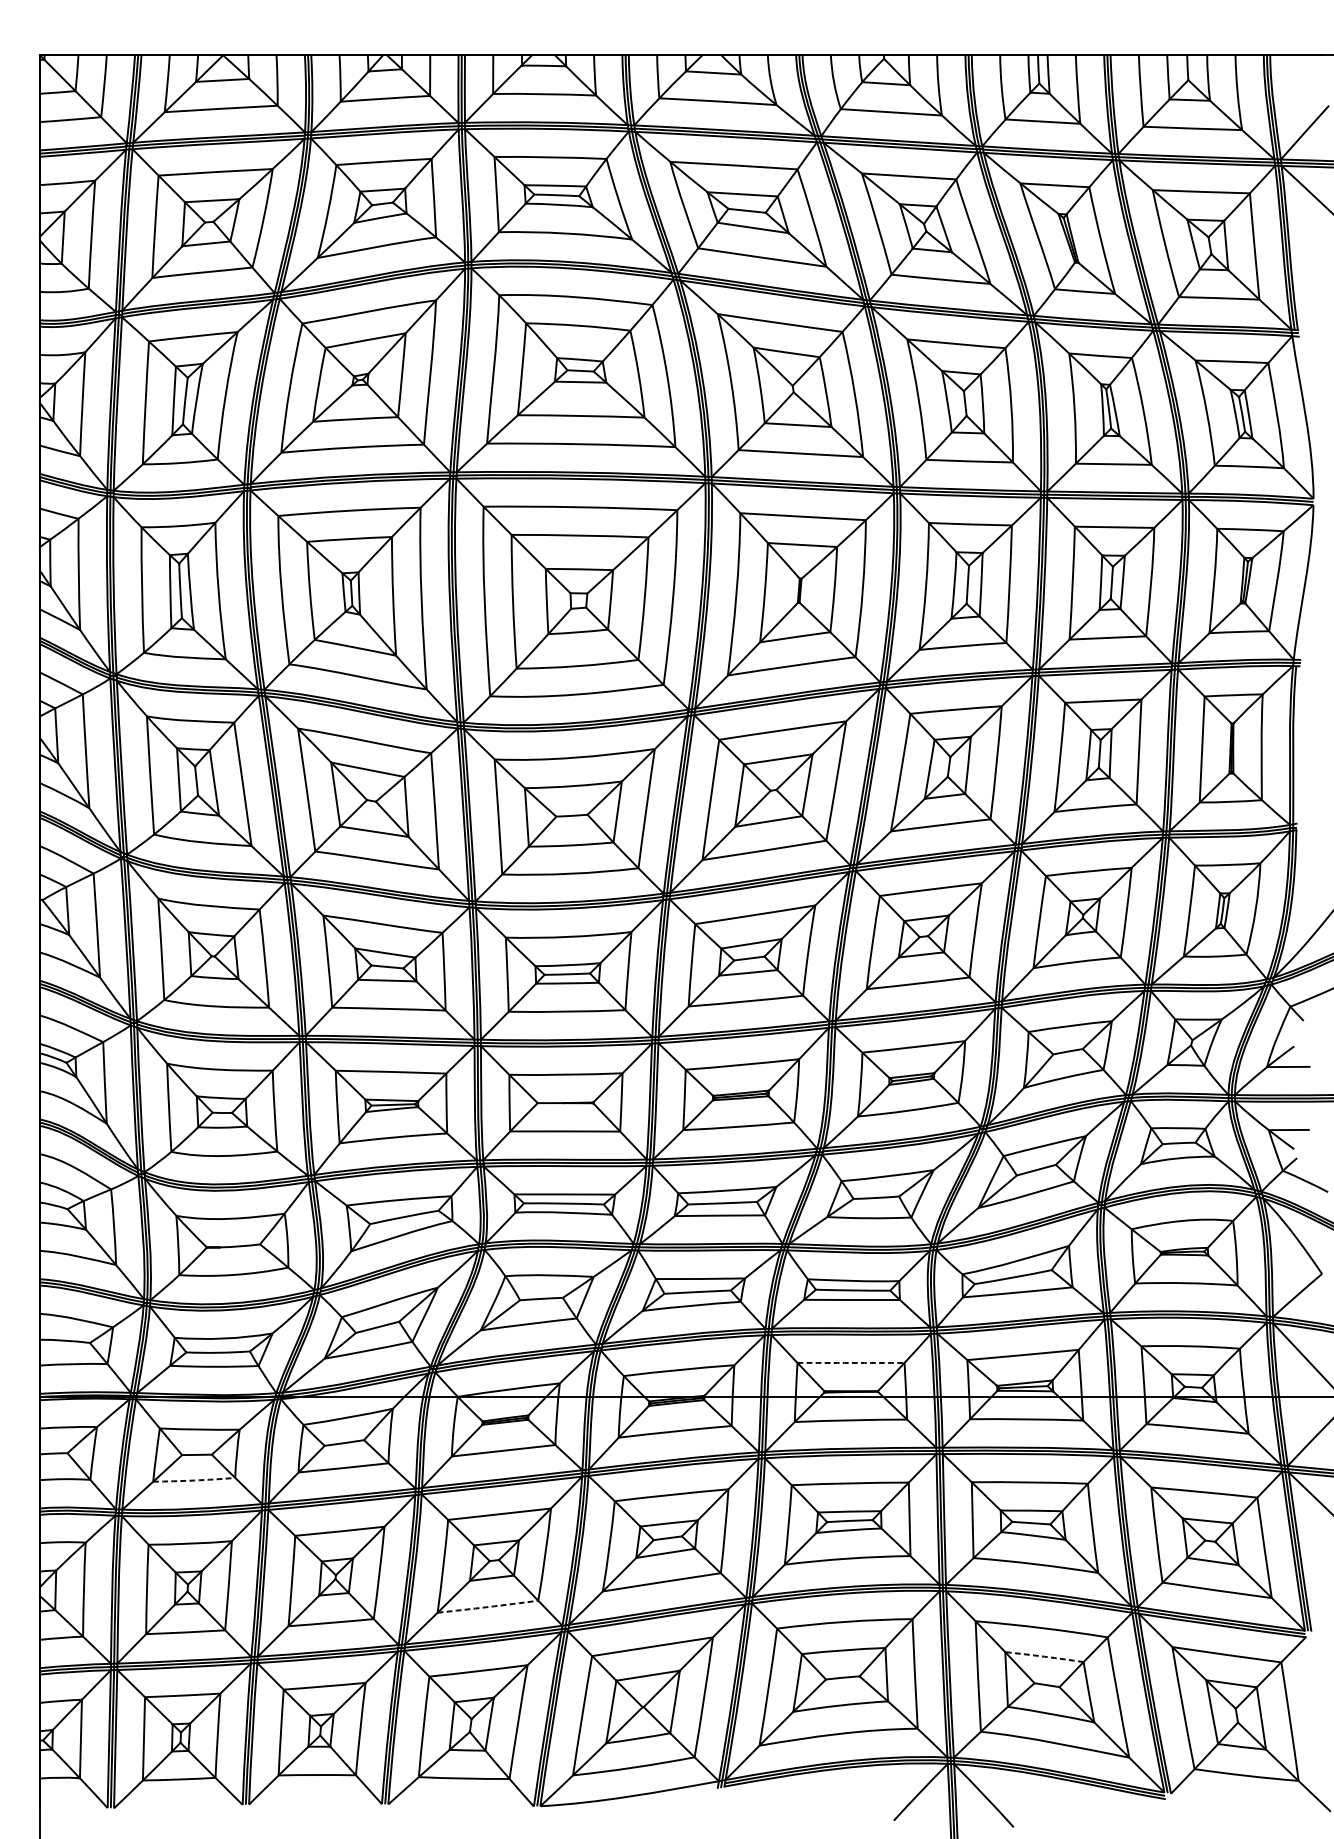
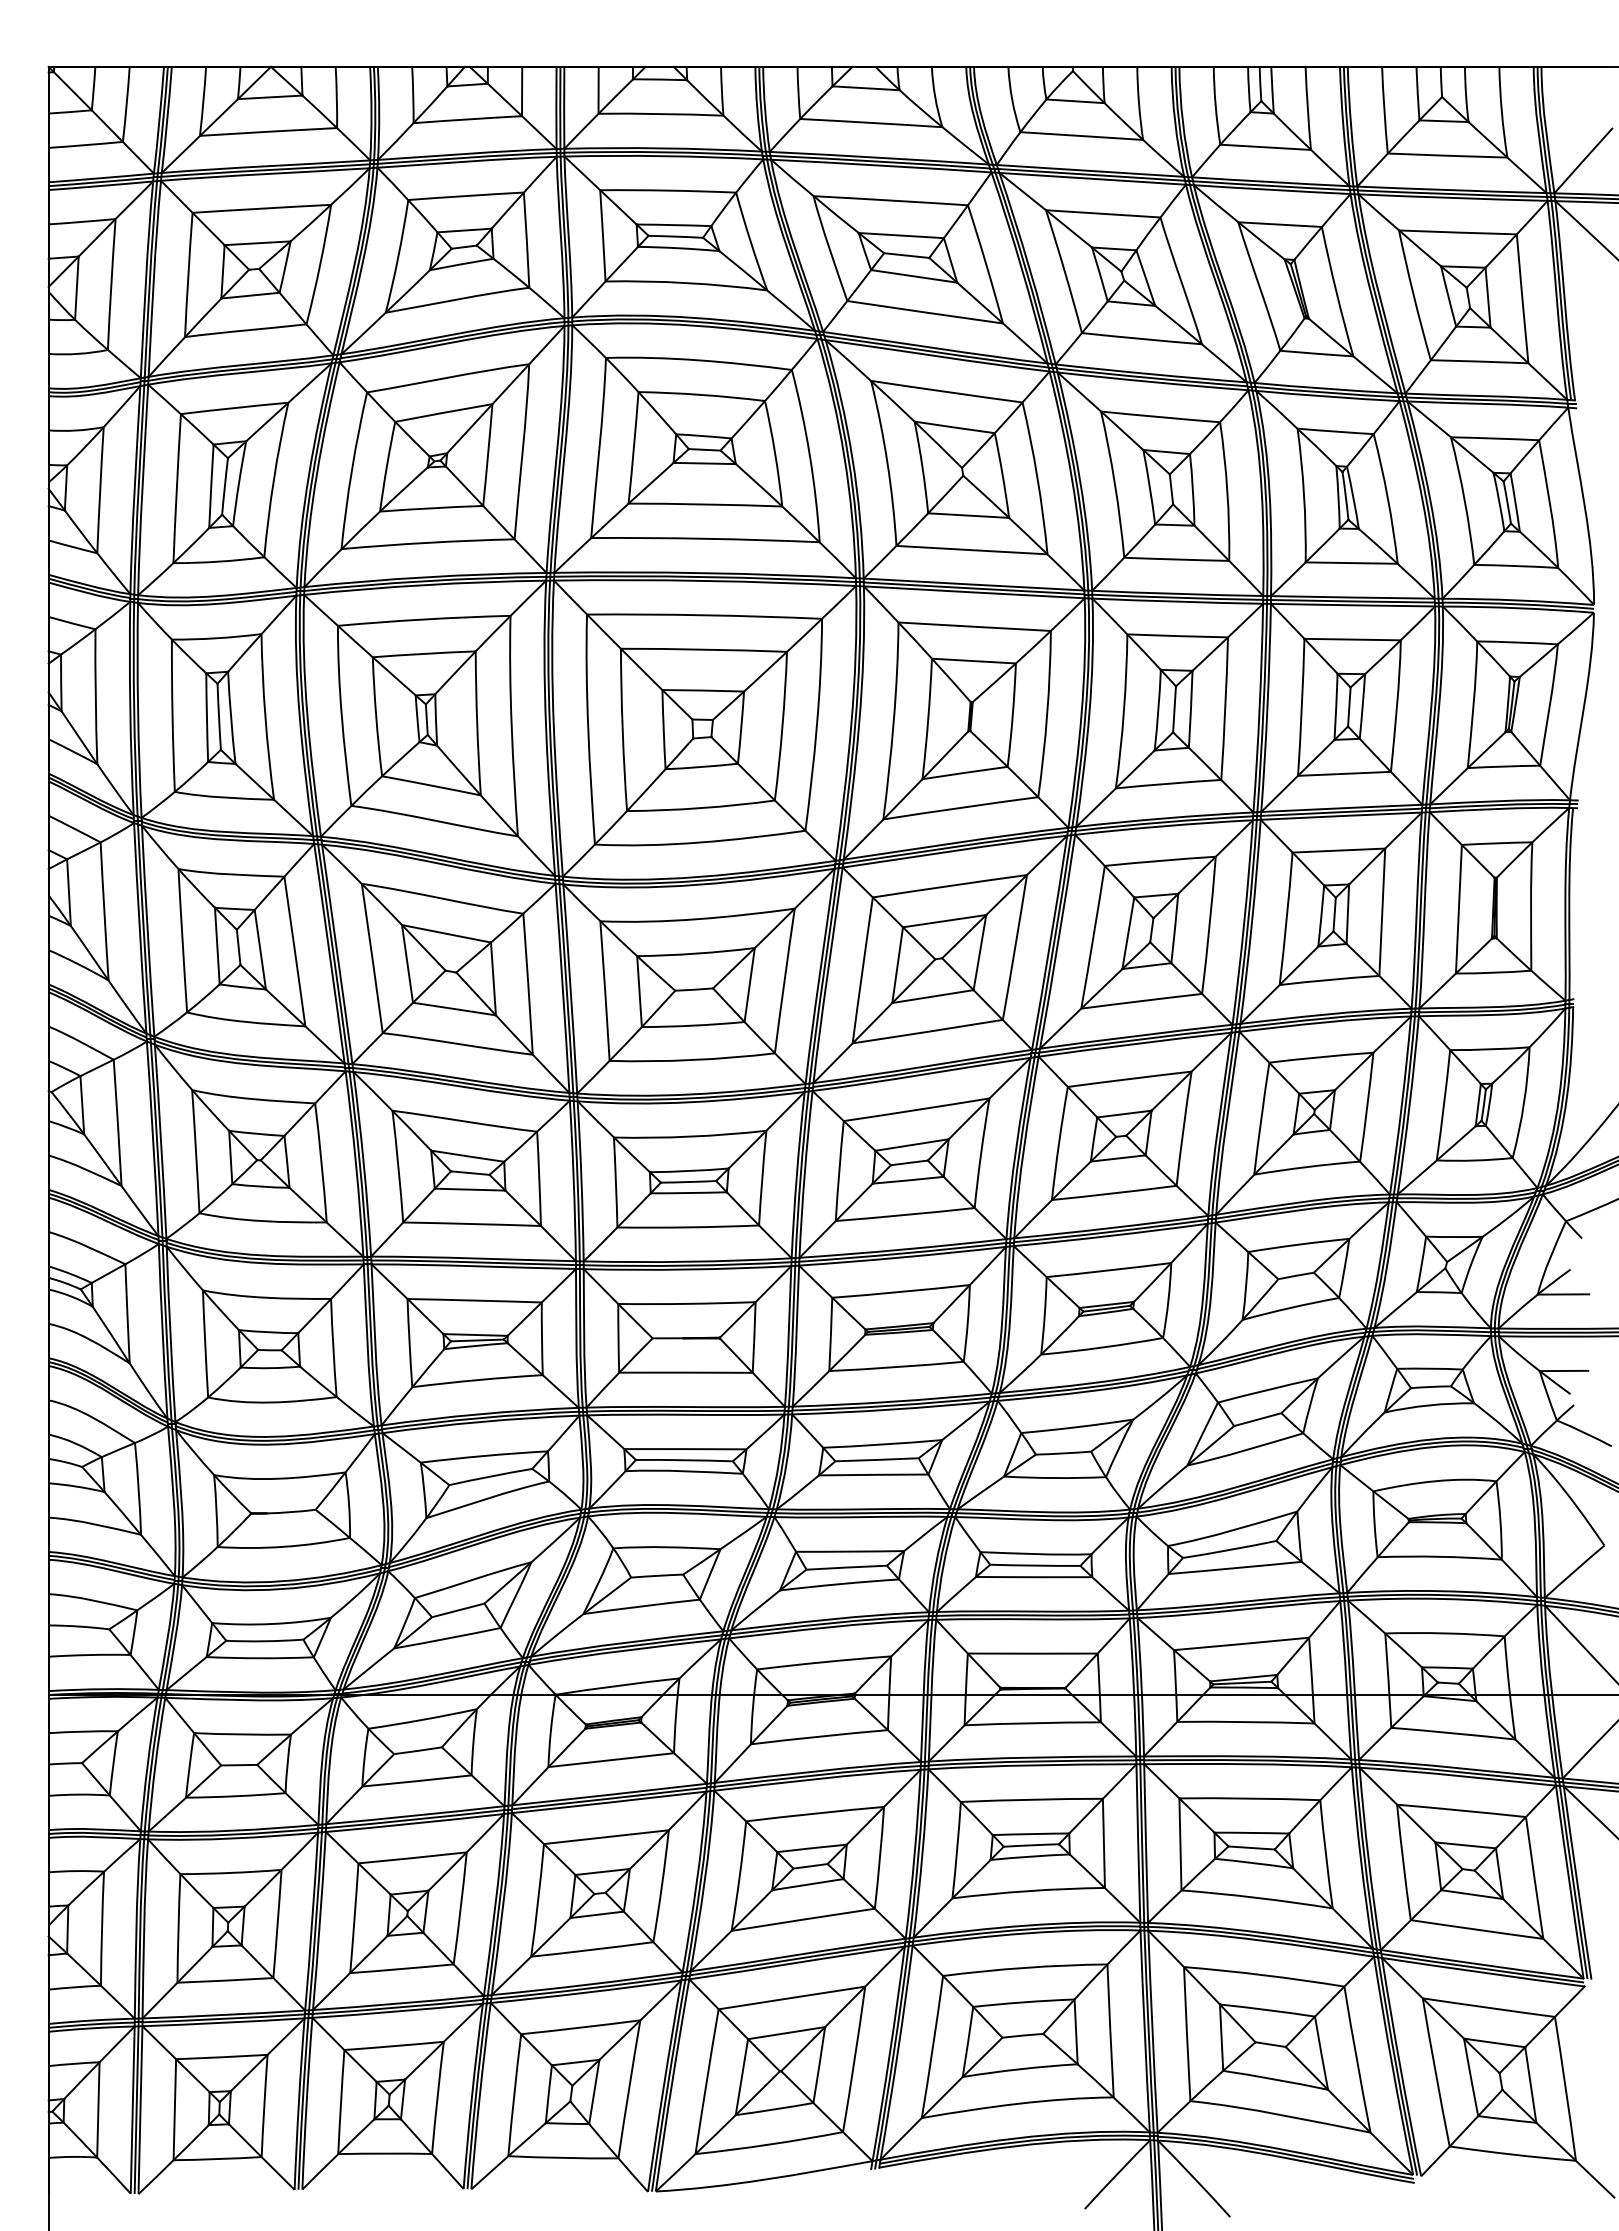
arc: (850, 1362) -> (1032, 1653), dashed -> solid
arc: (193, 1480) -> (235, 1796), dashed -> solid
arc: (488, 1606) -> (592, 1949), dashed -> solid
arc: (1044, 1657) -> (1267, 2010), dashed -> solid

